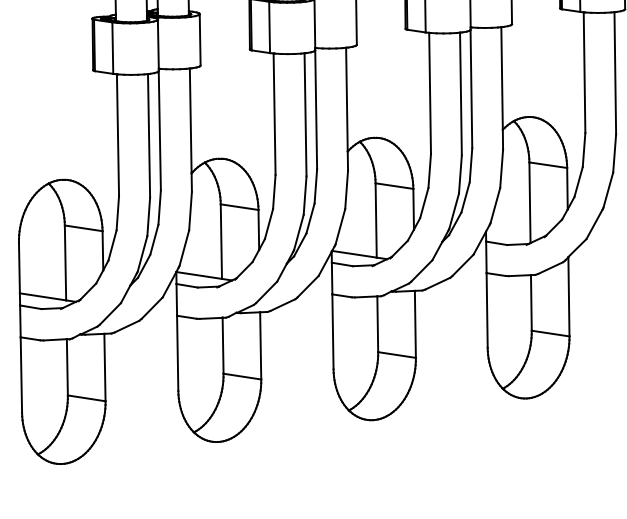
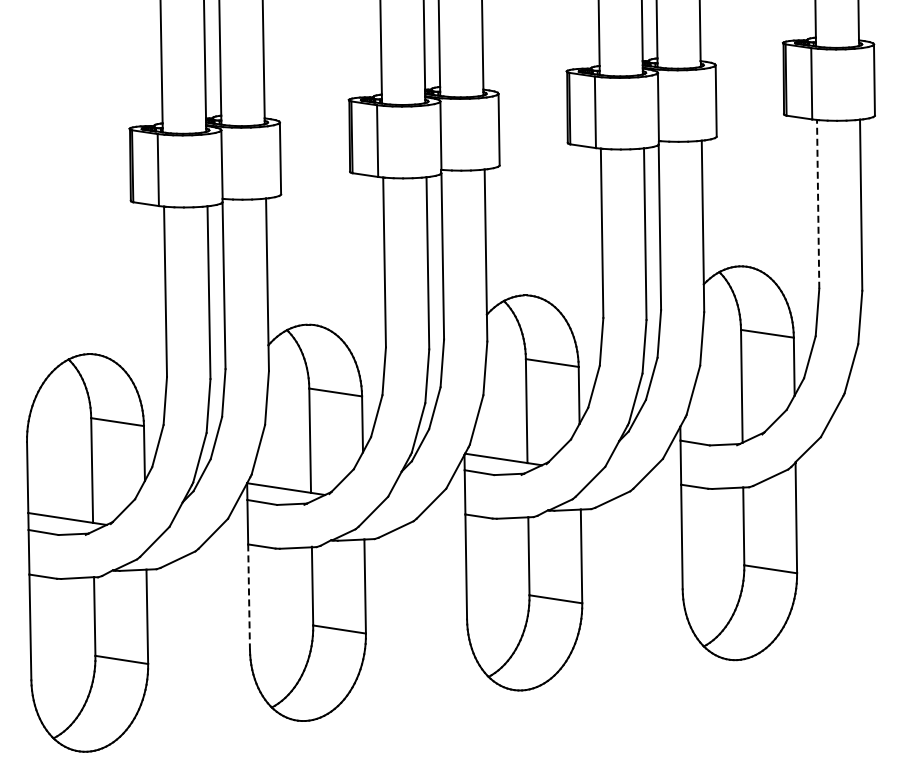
line: (584, 72) -> (818, 203), solid -> dashed
line: (178, 353) -> (249, 597), solid -> dashed

